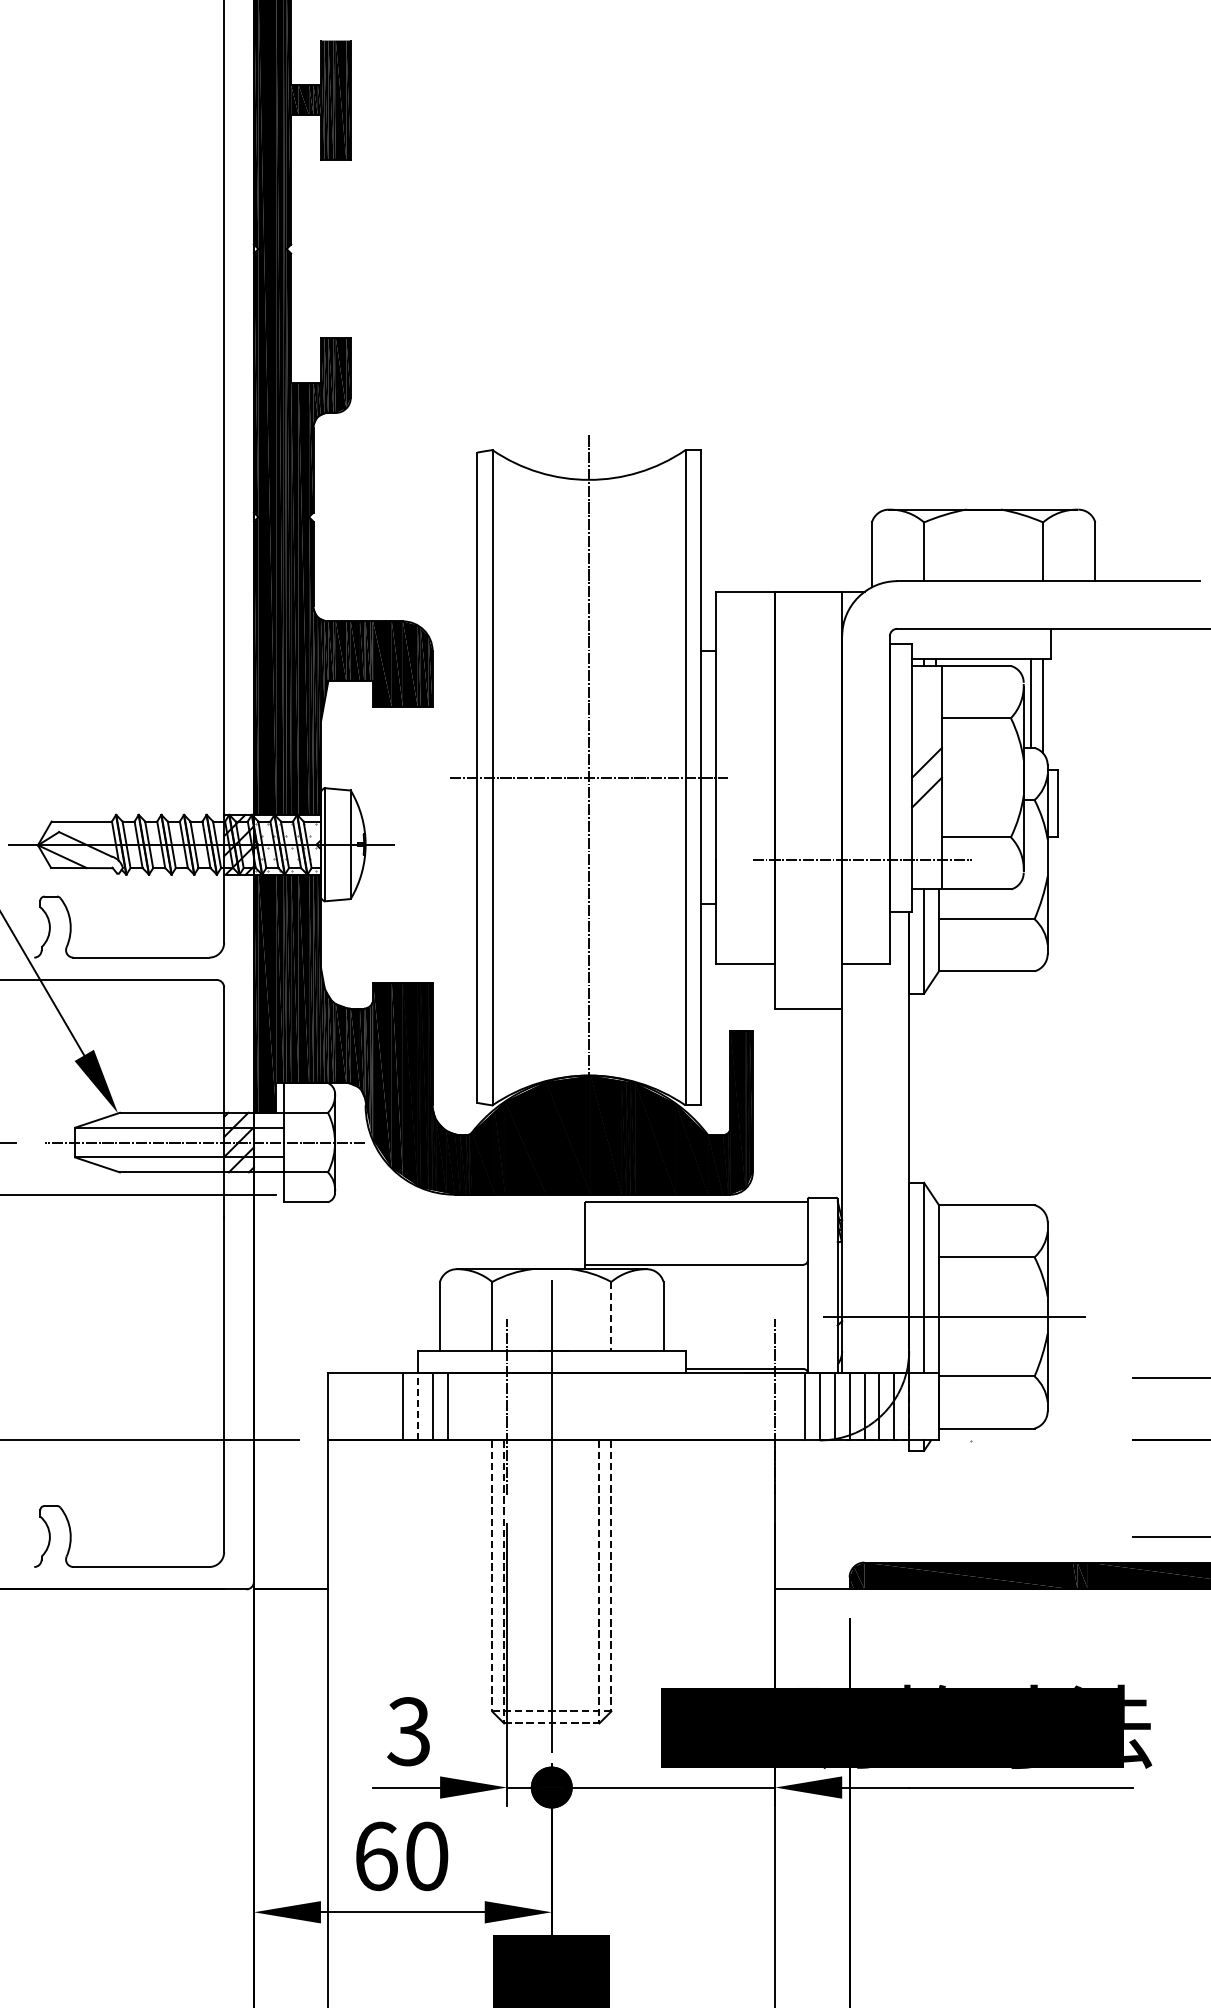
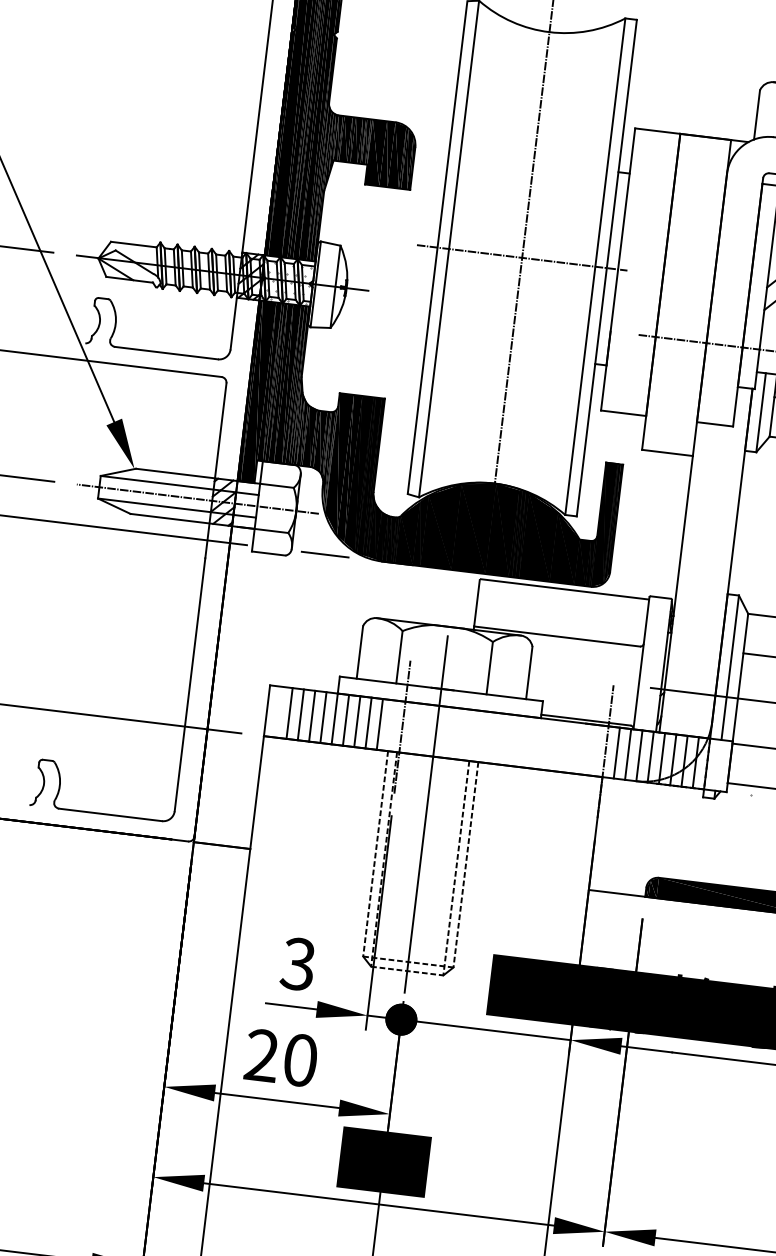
line: (379, 1194) -> (325, 554), added
line: (611, 1316) -> (489, 668), dashed -> solid
line: (358, 1406) -> (289, 713), added
line: (373, 1406) -> (301, 714), added
line: (387, 1406) -> (311, 715), added
line: (417, 1406) -> (334, 718), dashed -> solid
line: (462, 1406) -> (368, 722), added
line: (477, 1406) -> (380, 724), added
line: (790, 1406) -> (617, 752), added
text: (376, 1856) -> (262, 1055), 60 -> 20

